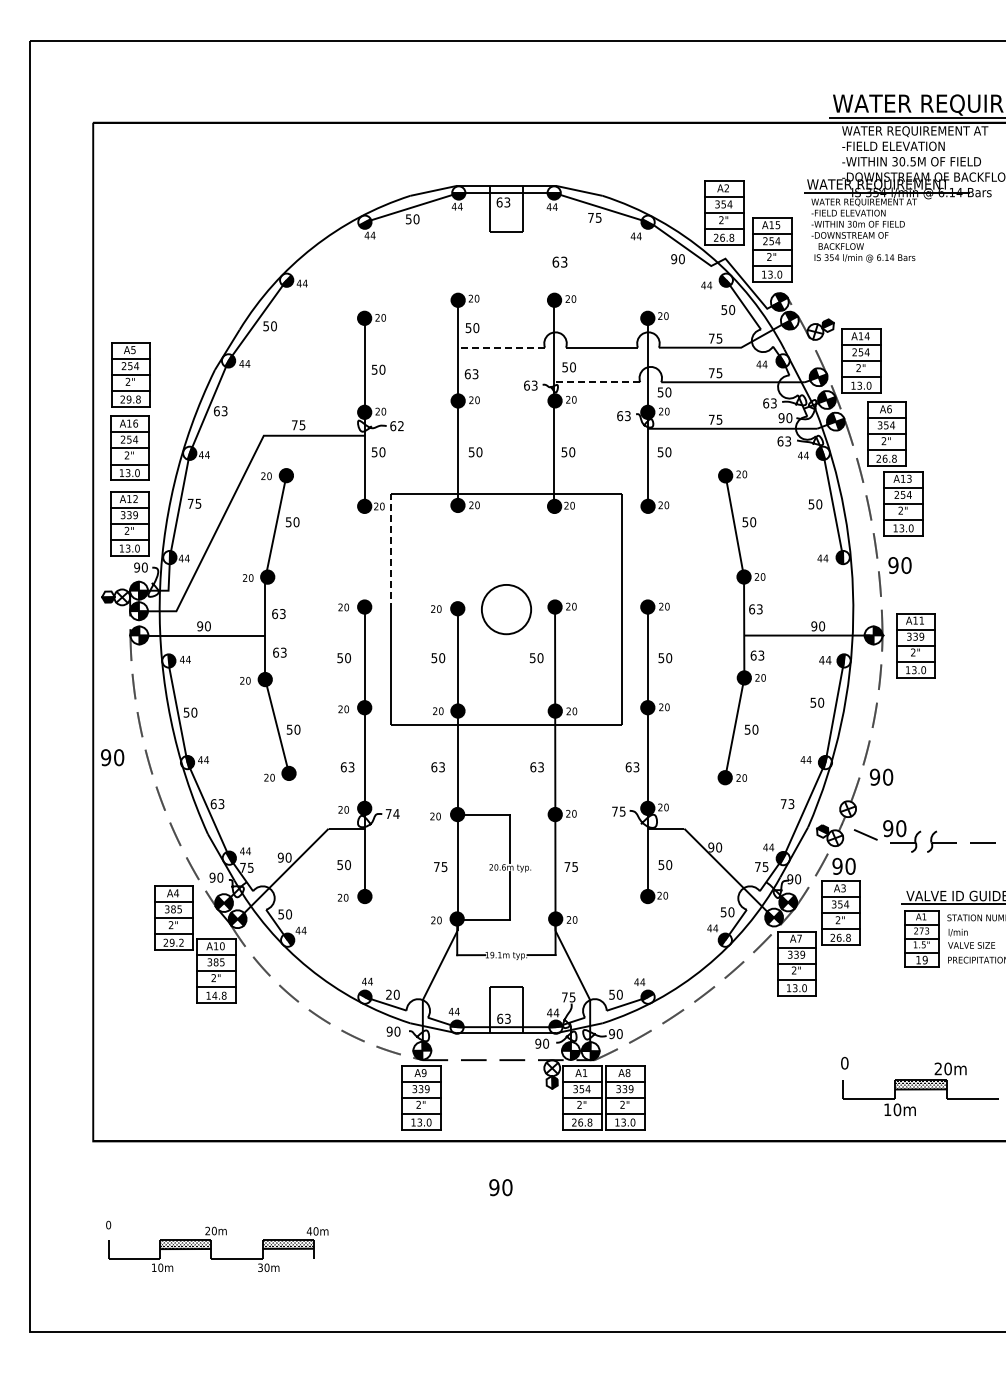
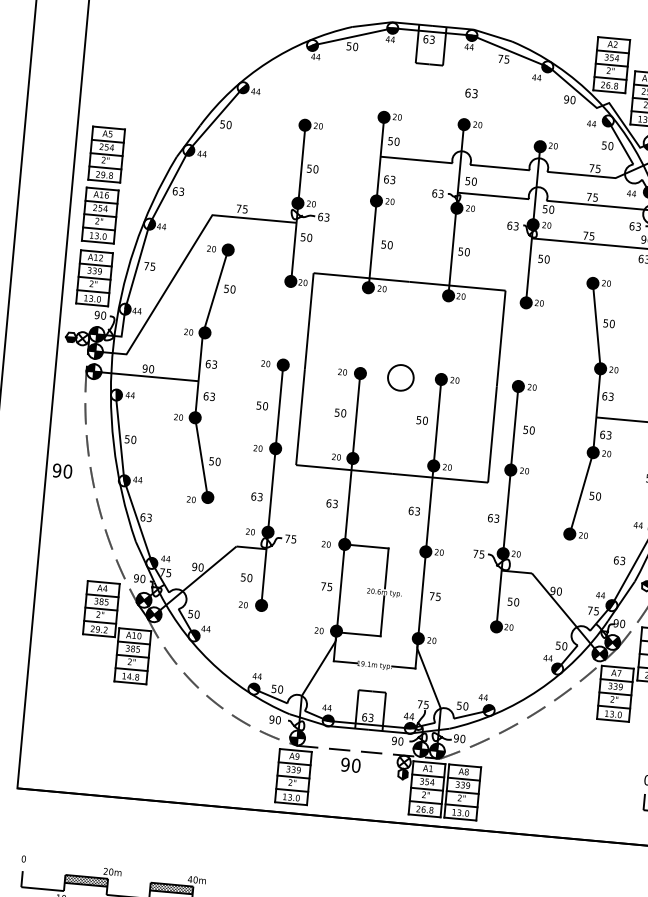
line: (501, 347) -> (416, 159), dashed -> solid
line: (597, 382) -> (493, 196), dashed -> solid
text: (400, 426) -> (326, 217), 62 -> 63
line: (390, 551) -> (308, 320), dashed -> solid
circle: (506, 609) -> (400, 377), size x0.62
text: (783, 804) -> (616, 560), 73 -> 63
text: (396, 814) -> (294, 539), 74 -> 75
text: (388, 994) -> (273, 688), 20 -> 50
text: (500, 1187) -> (350, 765), moved

